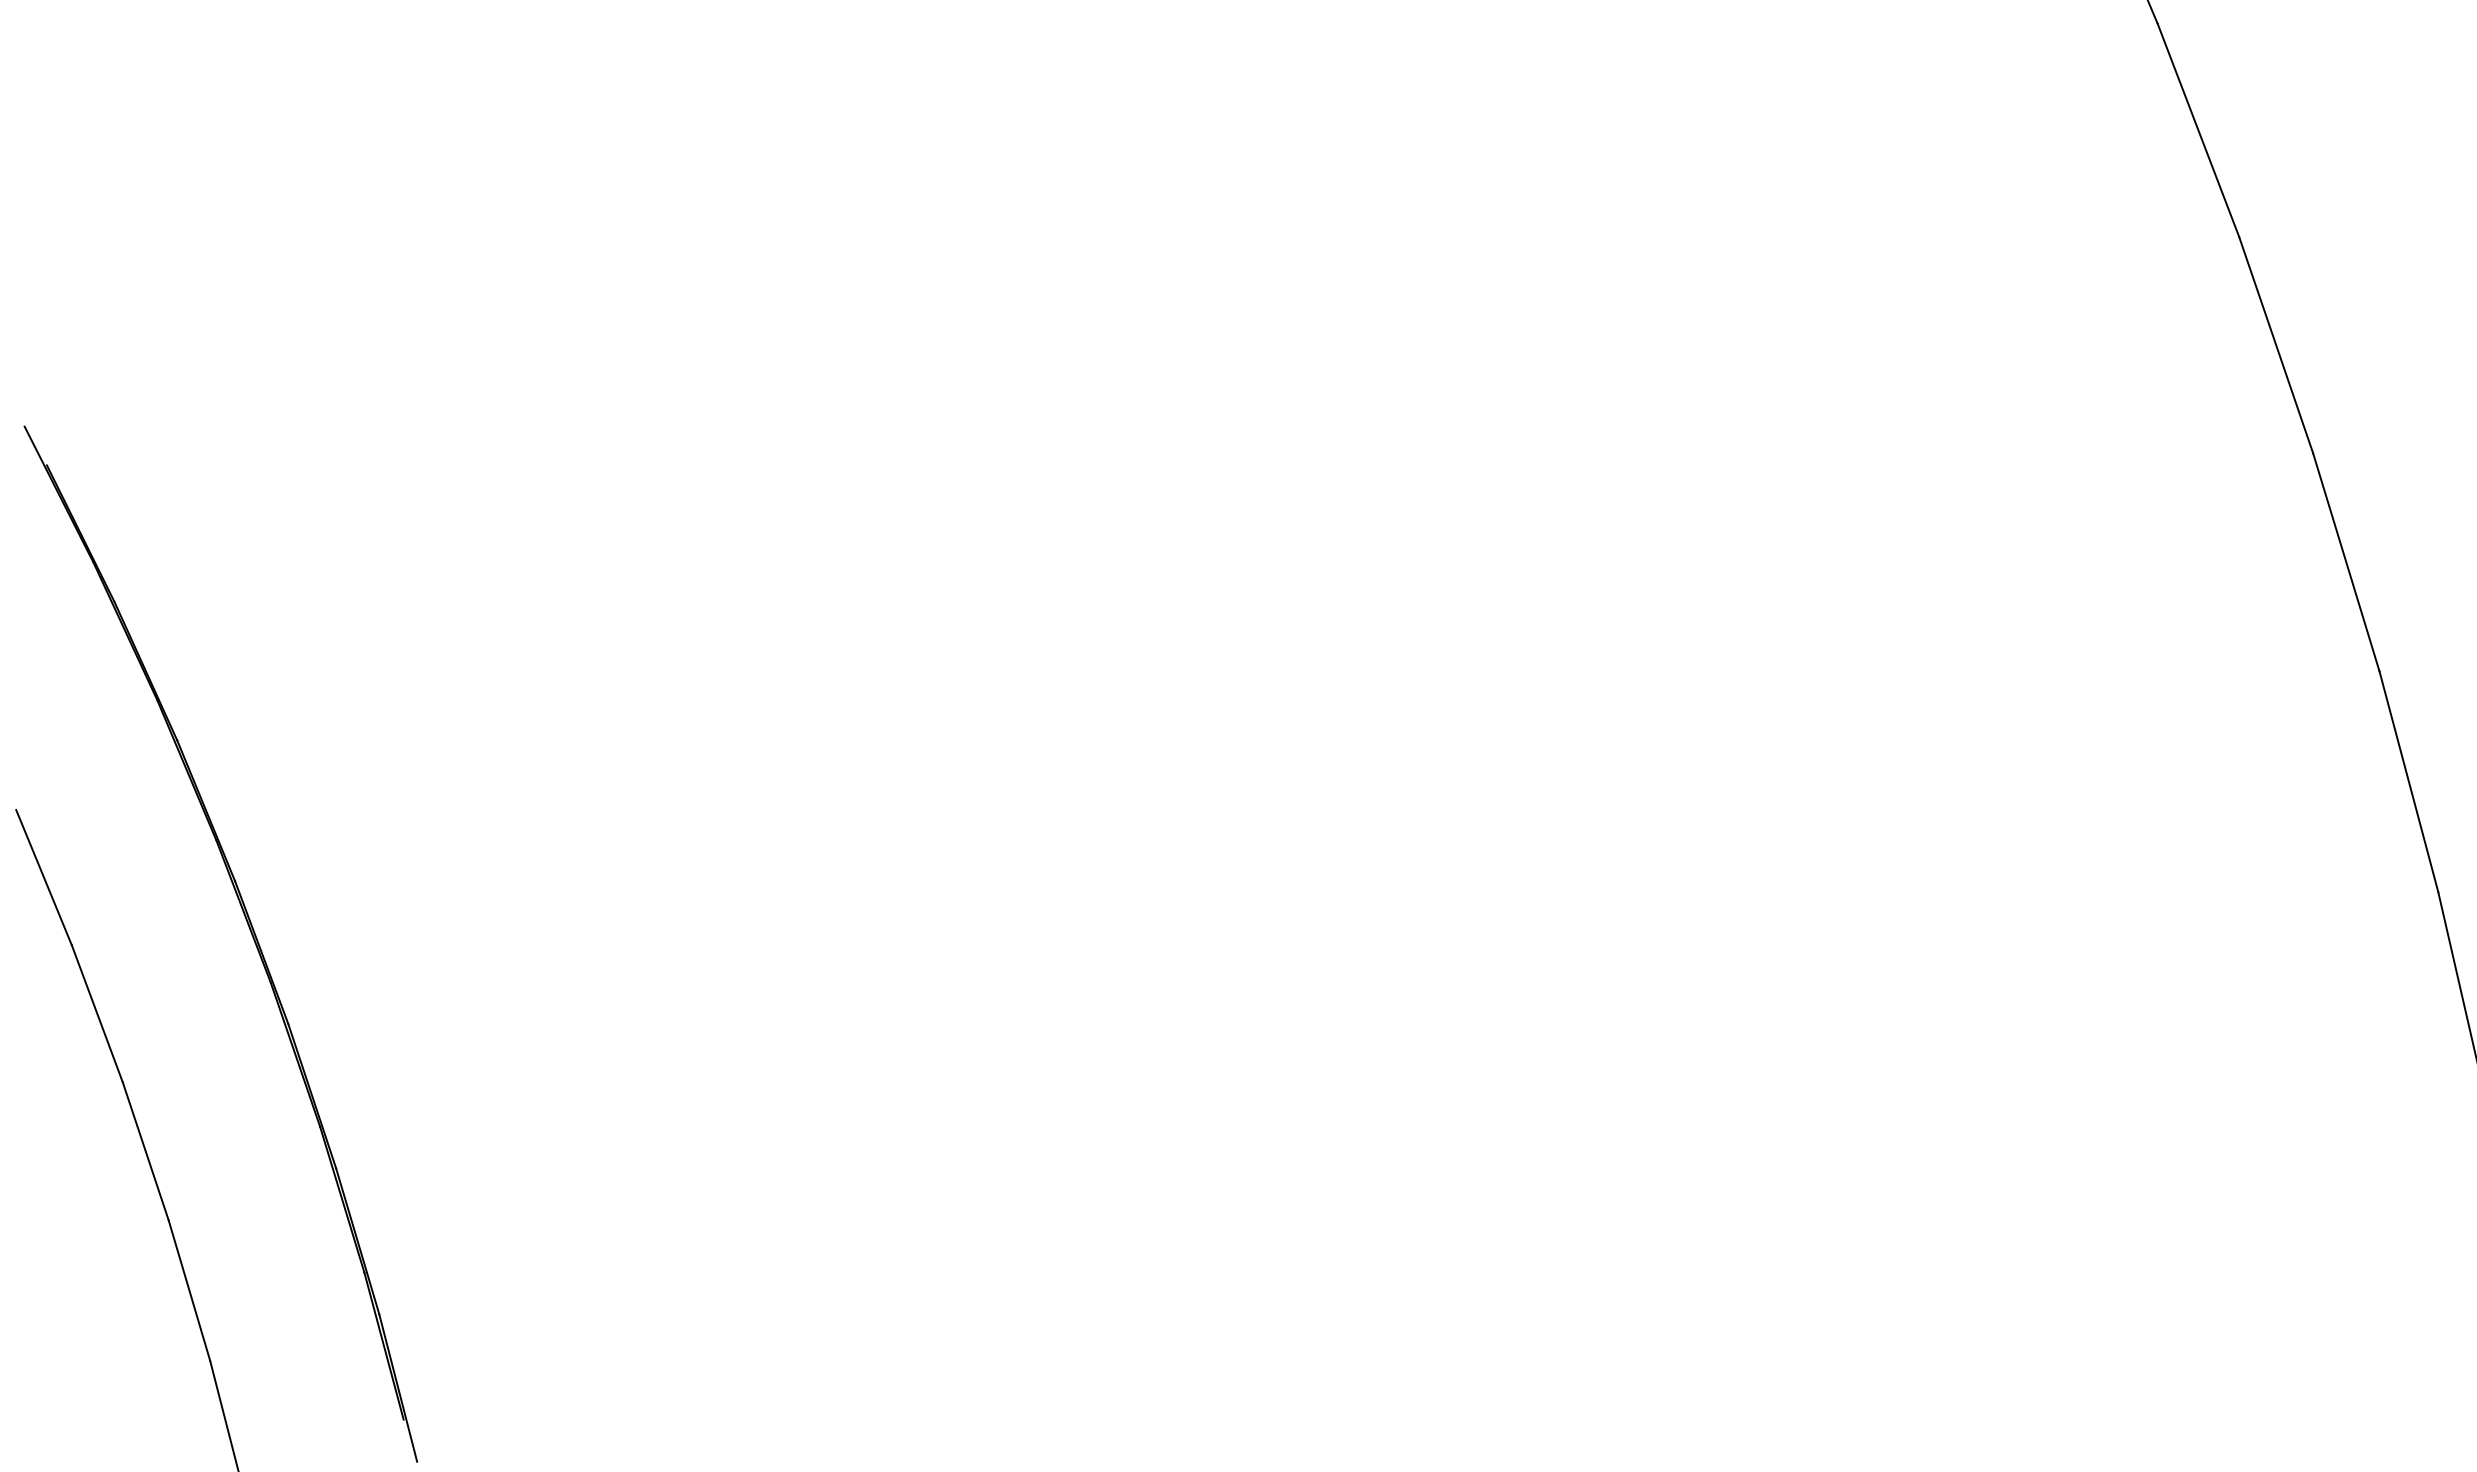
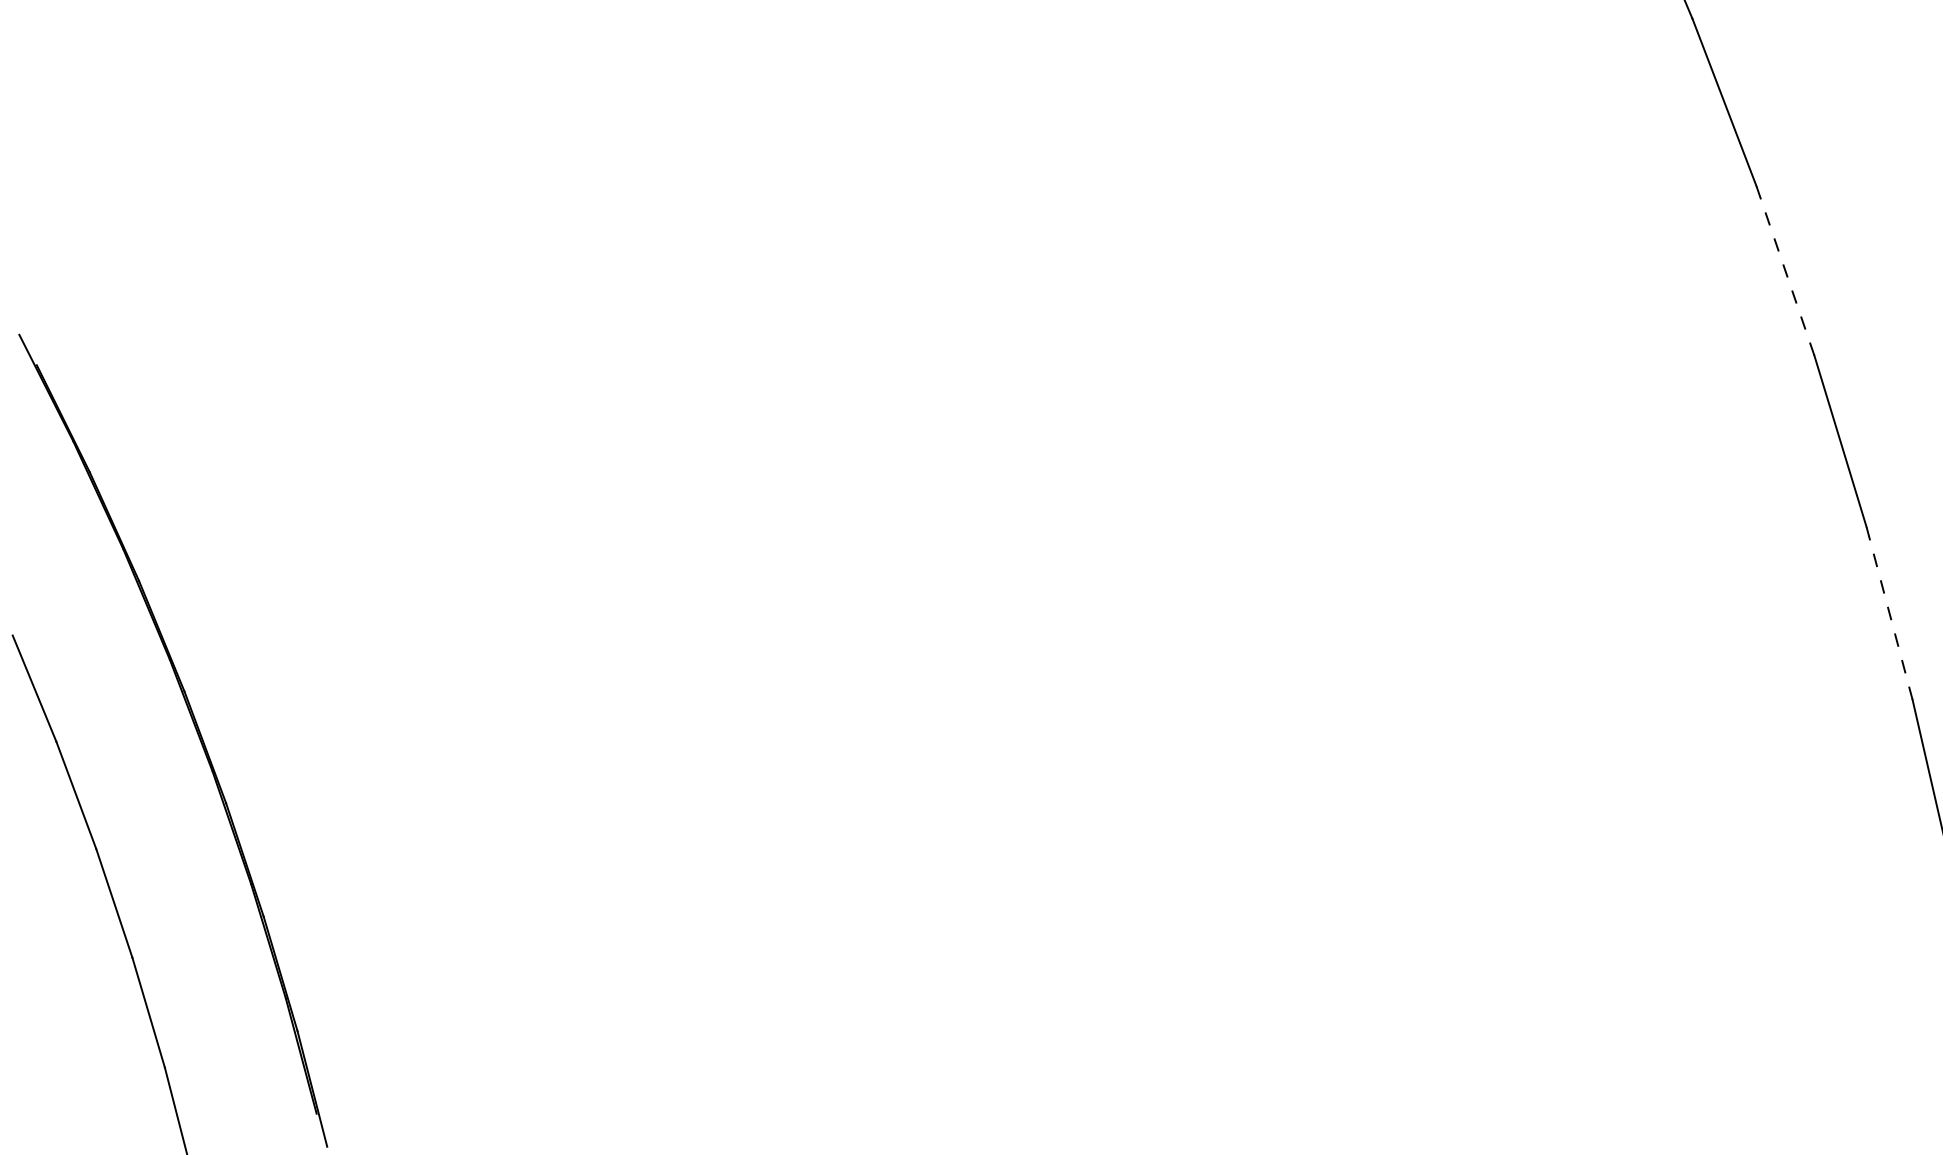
line: (2275, 344) -> (1784, 270), solid -> dashed
line: (2408, 781) -> (1889, 613), solid -> dashed

